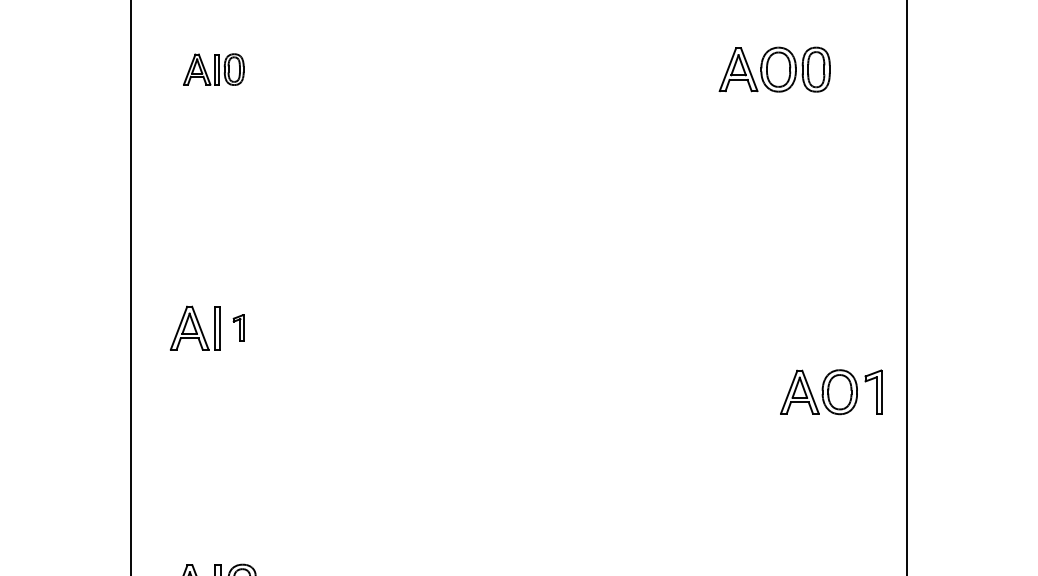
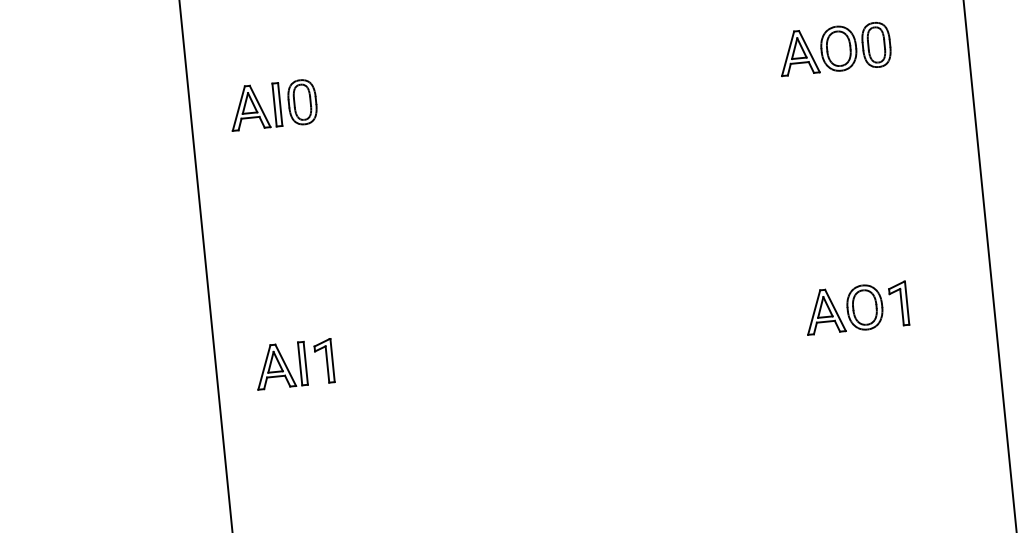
part: (213, 69) -> (273, 105), size x1.43
part: (238, 327) -> (323, 360), size x1.67
part: (831, 392) -> (856, 308), moved

